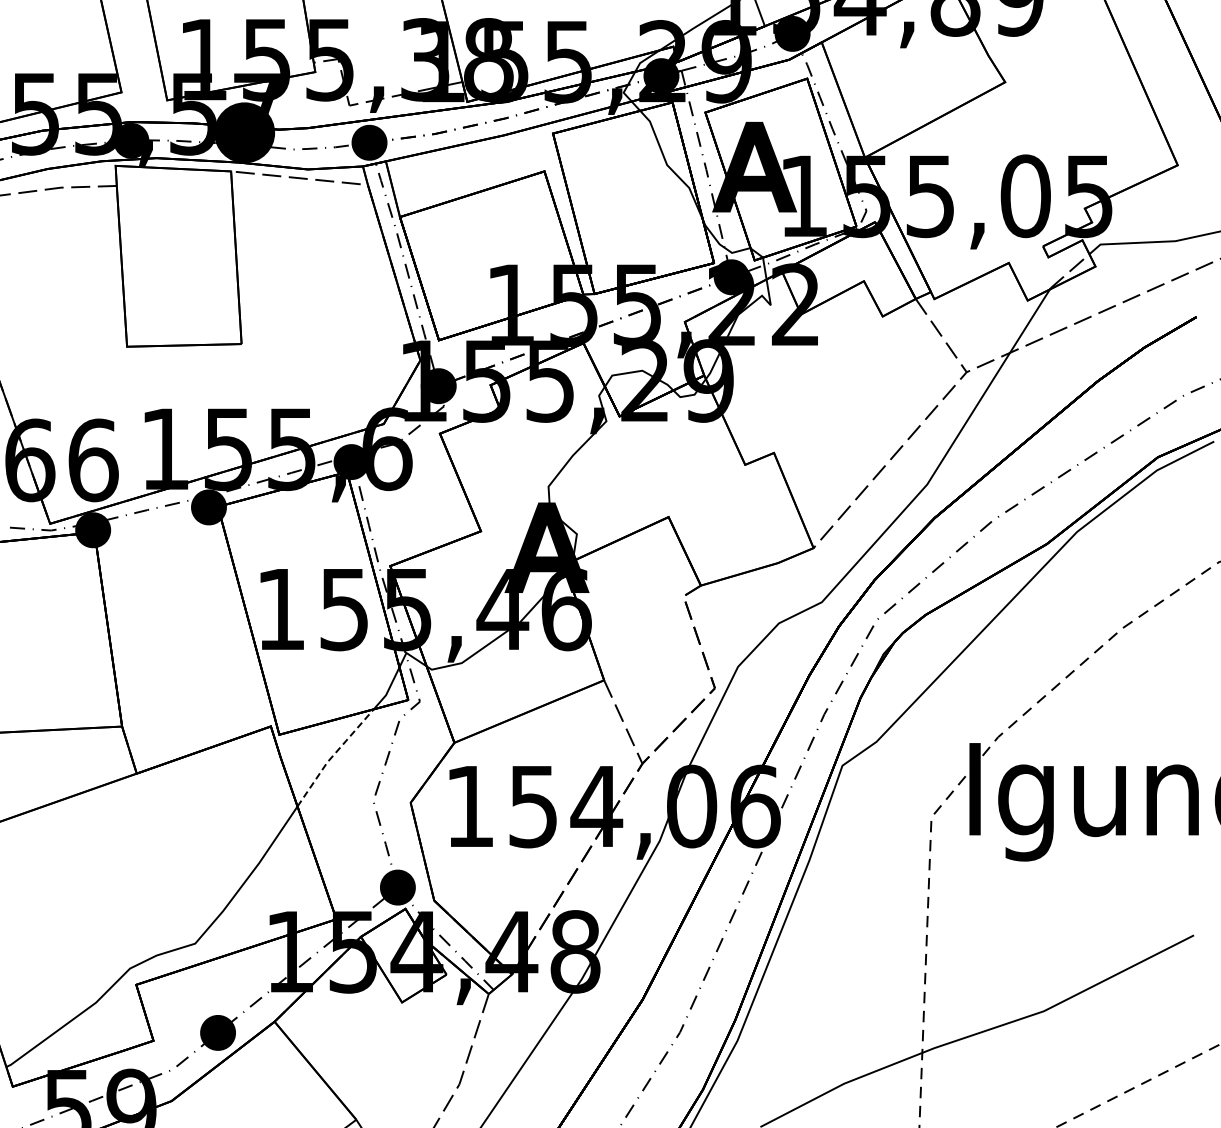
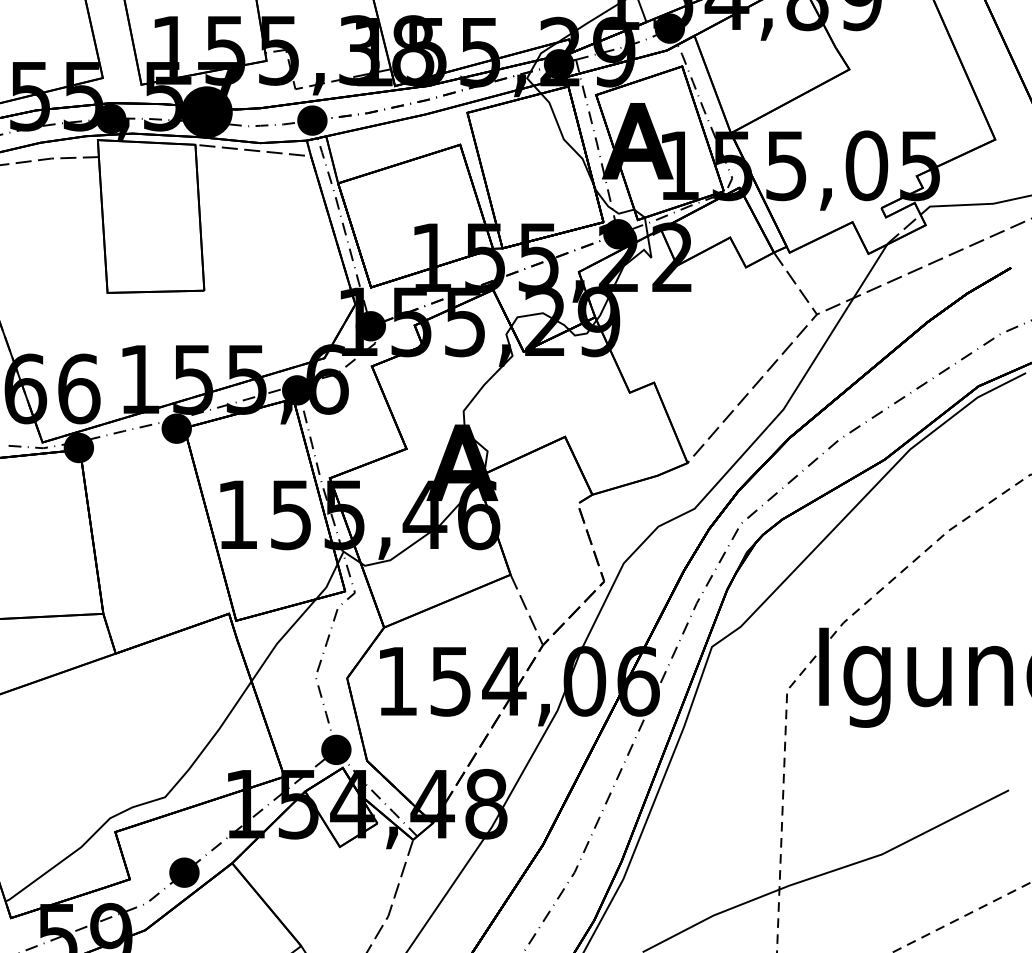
line: (332, 756) -> (281, 639), dashed -> solid

